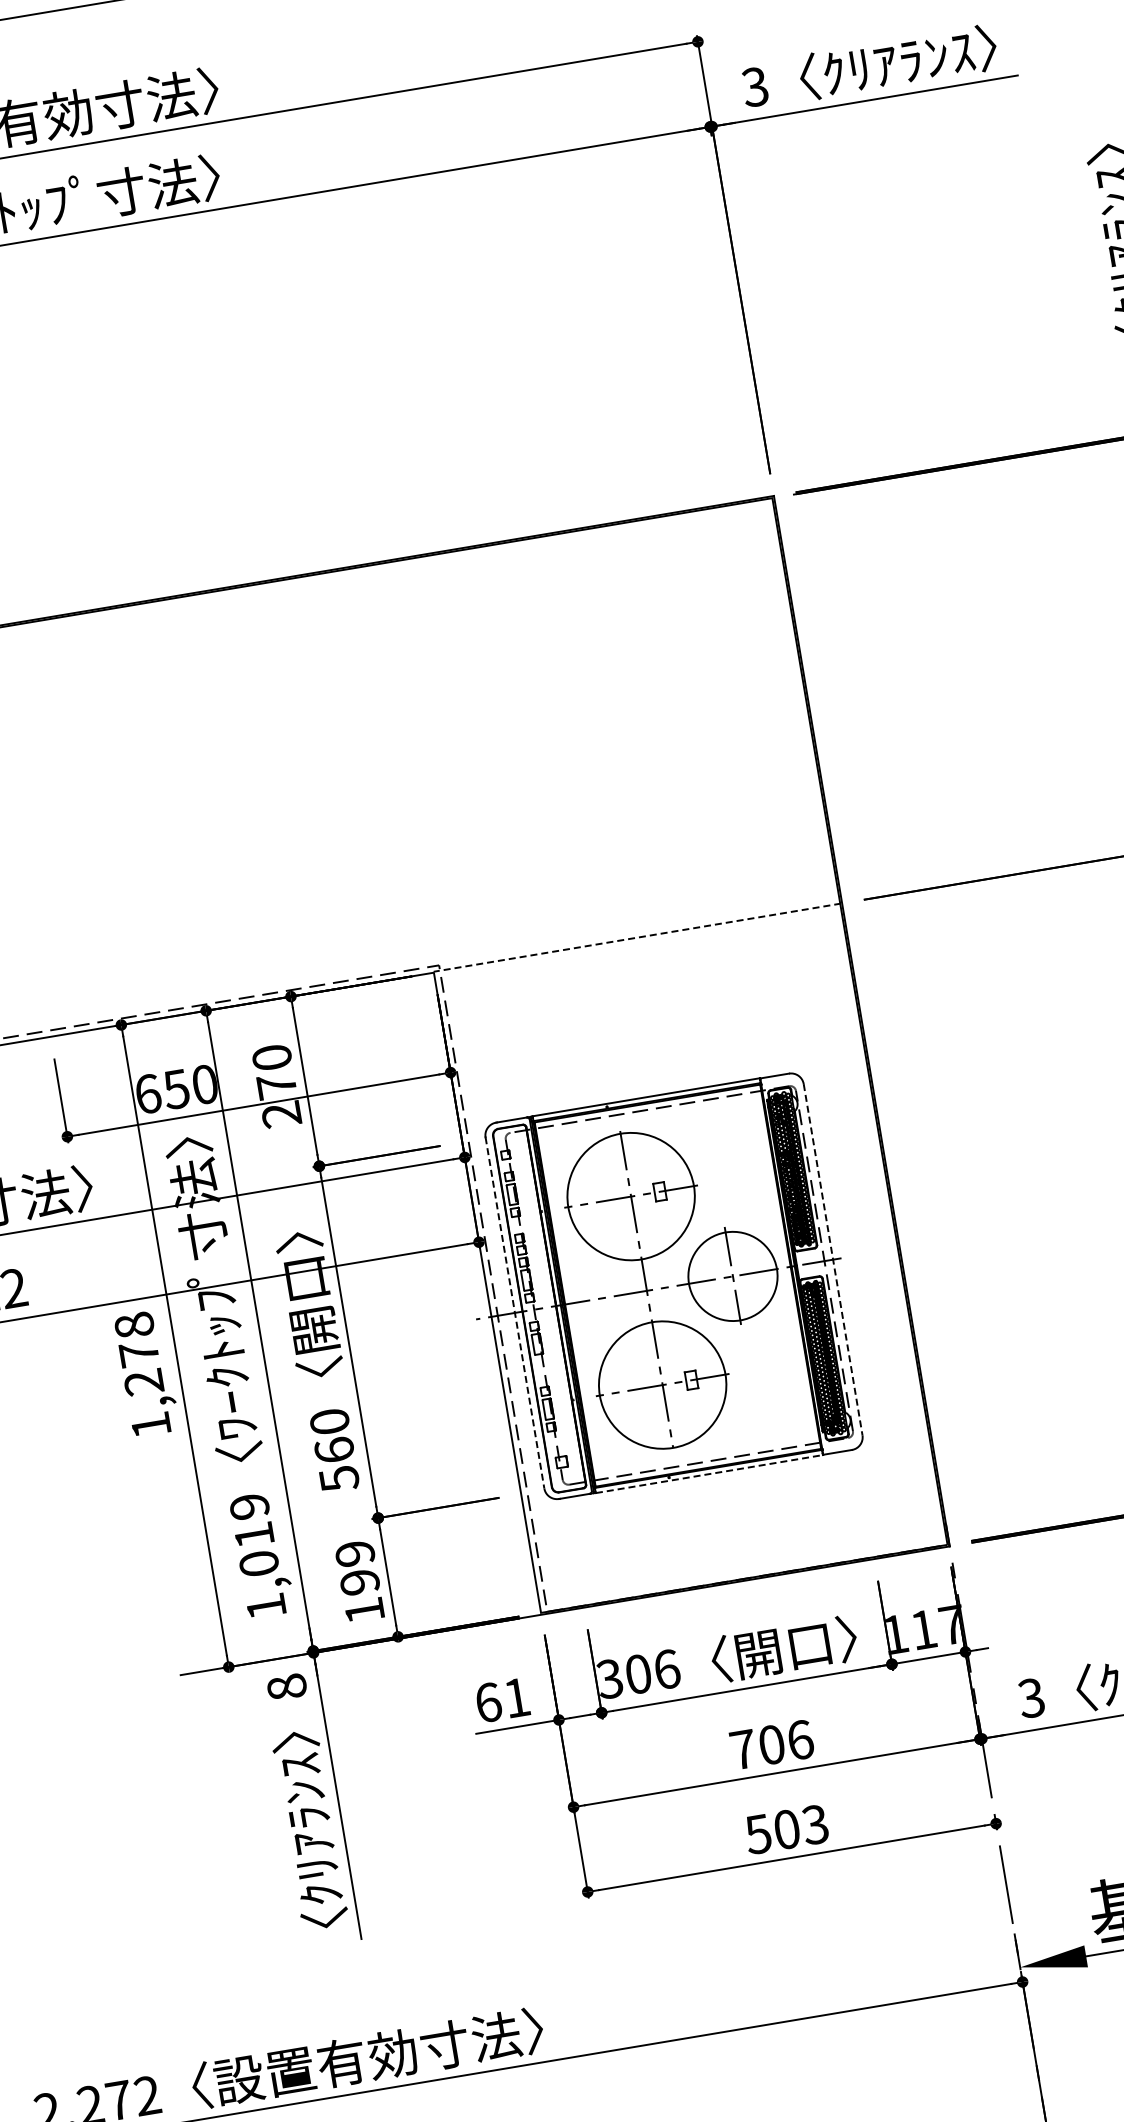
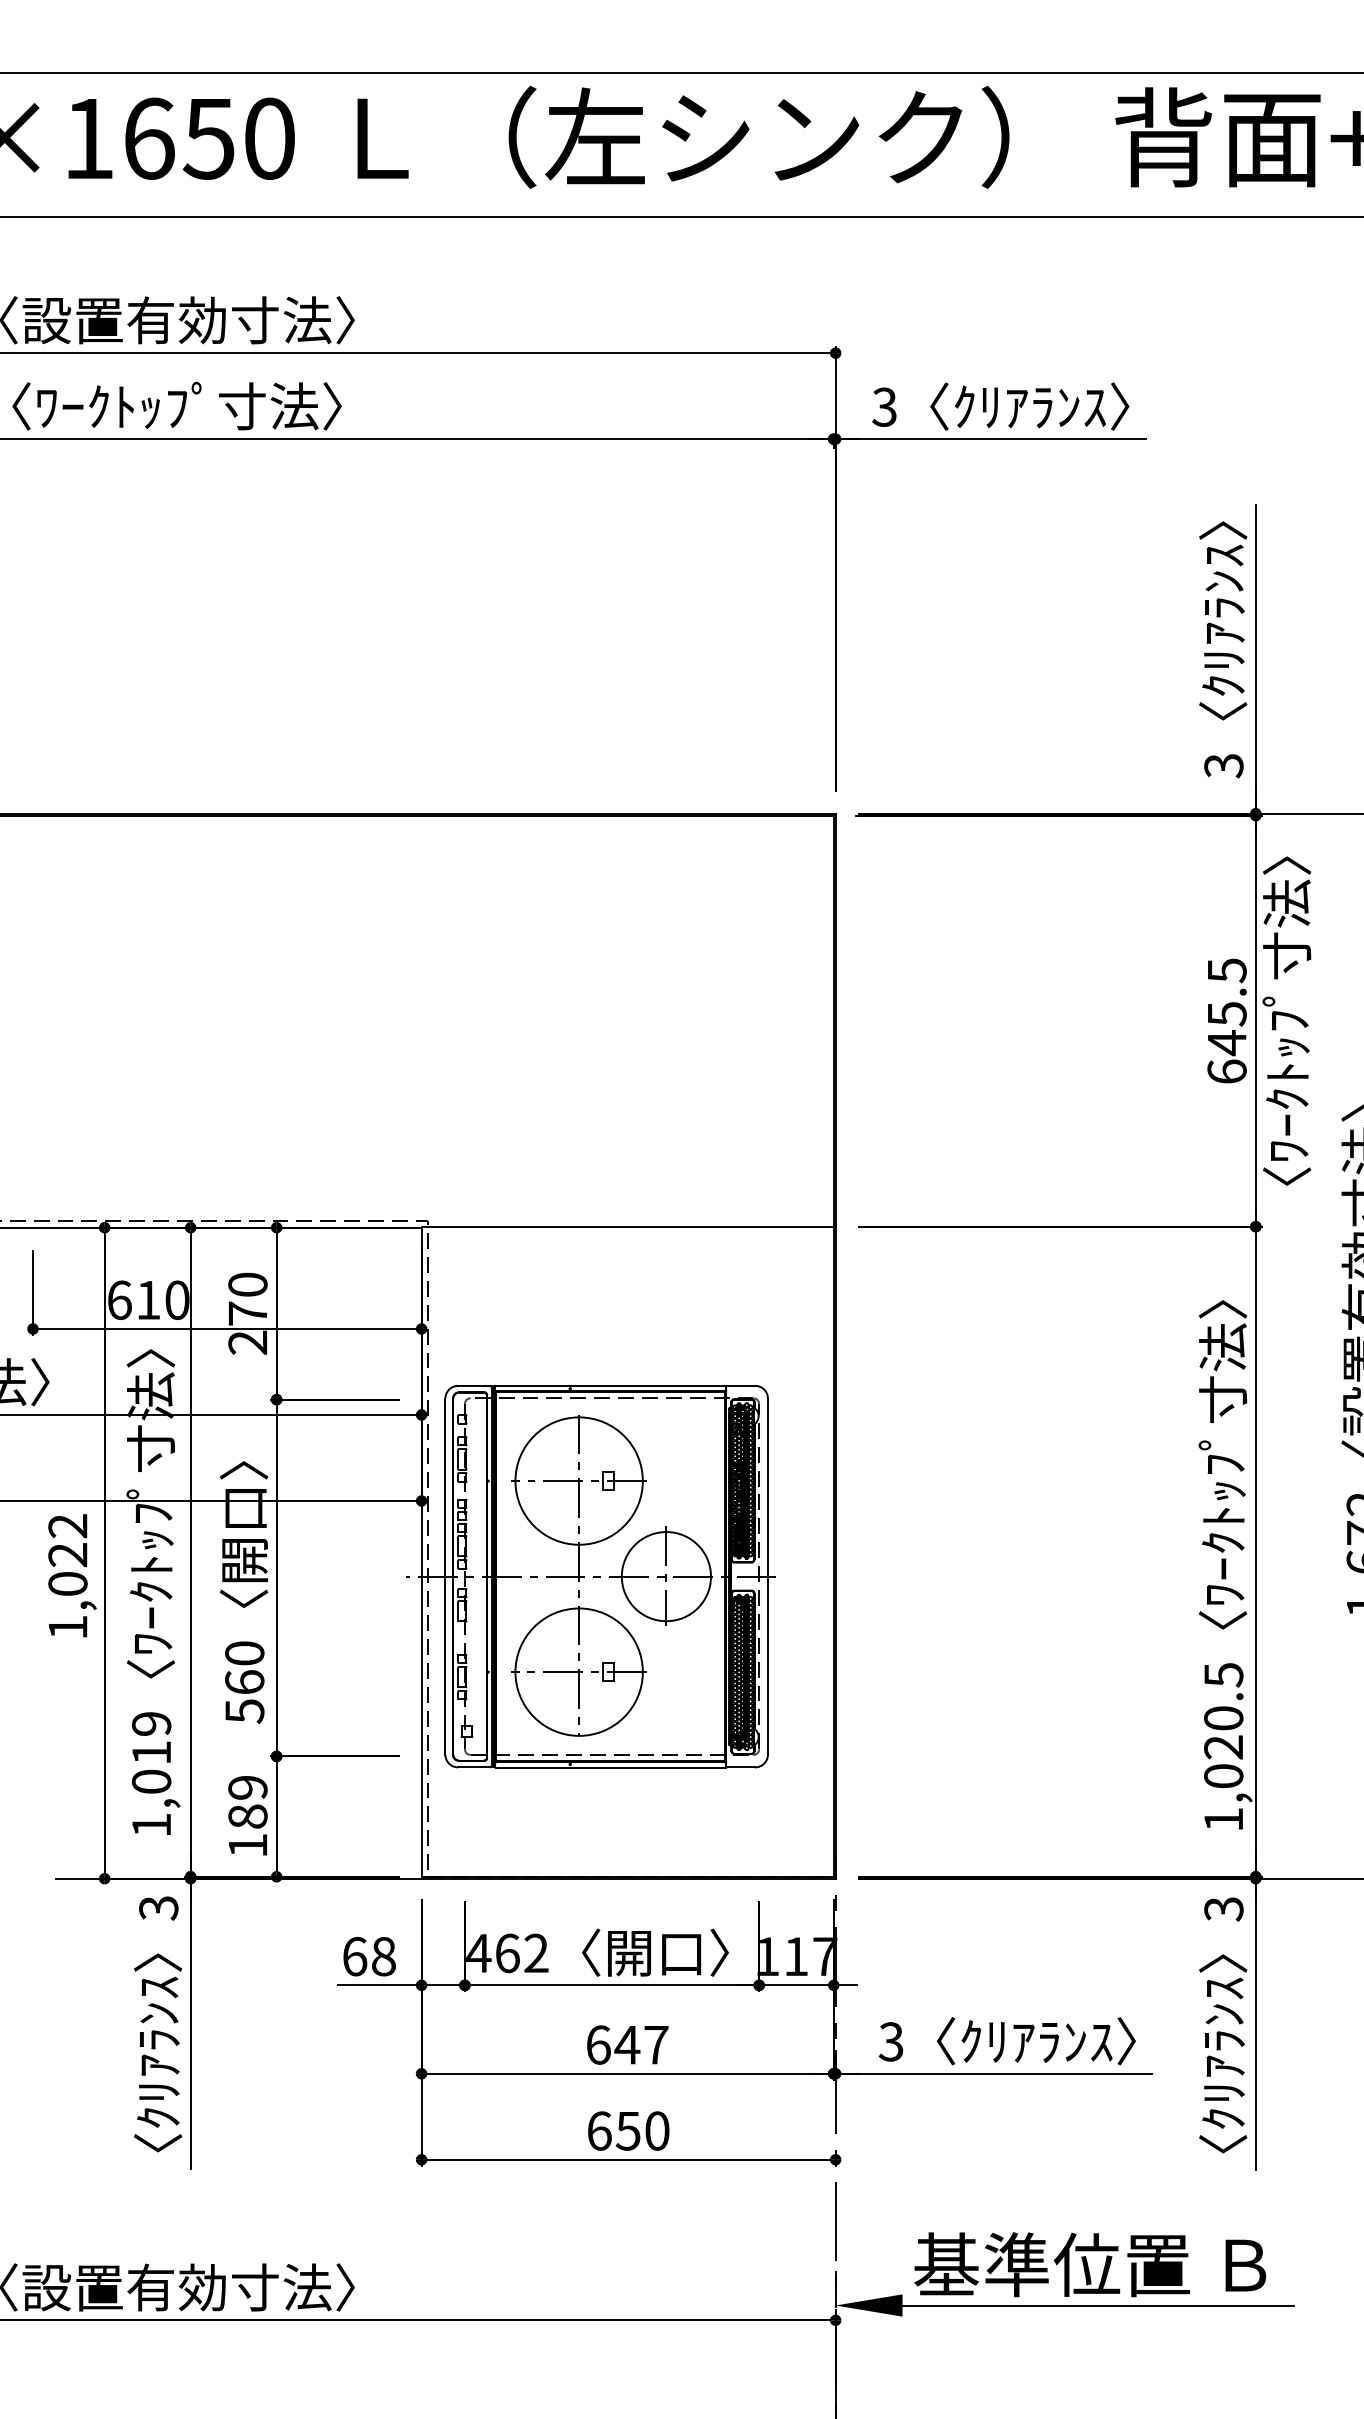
line: (636, 937) -> (627, 1226), dashed -> solid
text: (176, 1089) -> (148, 1300), 650 -> 610
line: (832, 1260) -> (767, 1577), dashed -> solid
line: (515, 1313) -> (445, 1577), dashed -> solid
text: (138, 1354) -> (67, 1555), 1,278 -> 1,022
line: (710, 1473) -> (611, 1767), dashed -> solid
text: (359, 1582) -> (247, 1816), 199 -> 189
text: (638, 1674) -> (507, 1953), 306 -> 462
text: (286, 1687) -> (158, 1908), 8 -> 3
text: (516, 1697) -> (383, 1956), 61 -> 68
text: (771, 1744) -> (627, 2044), 706 -> 647
text: (786, 1829) -> (627, 2130), 503 -> 650

